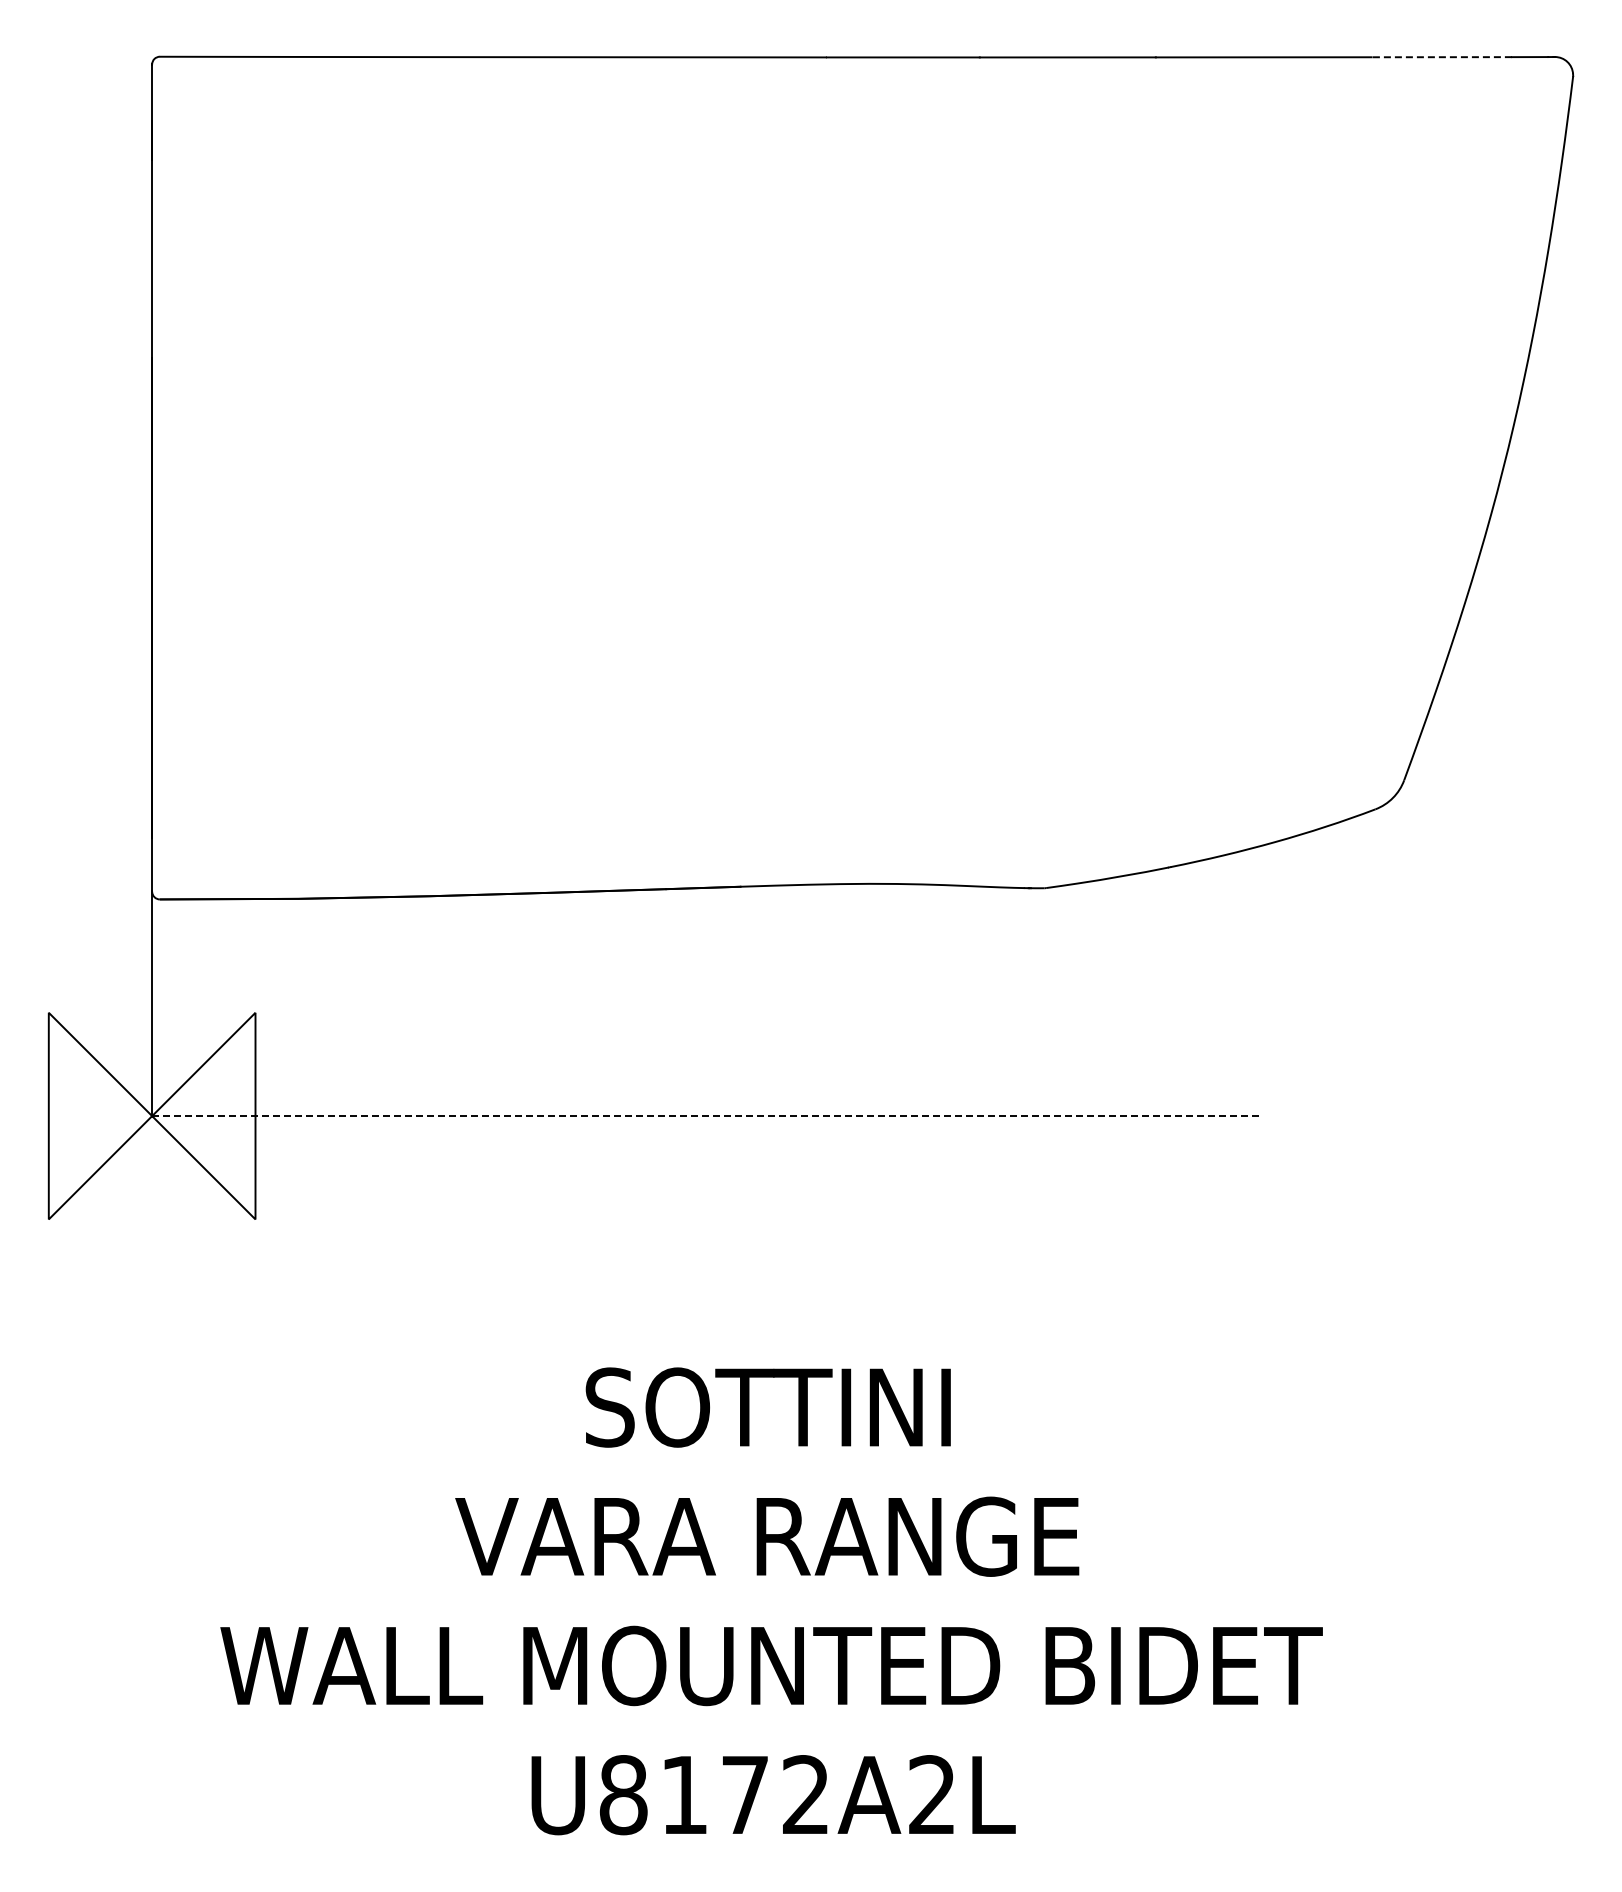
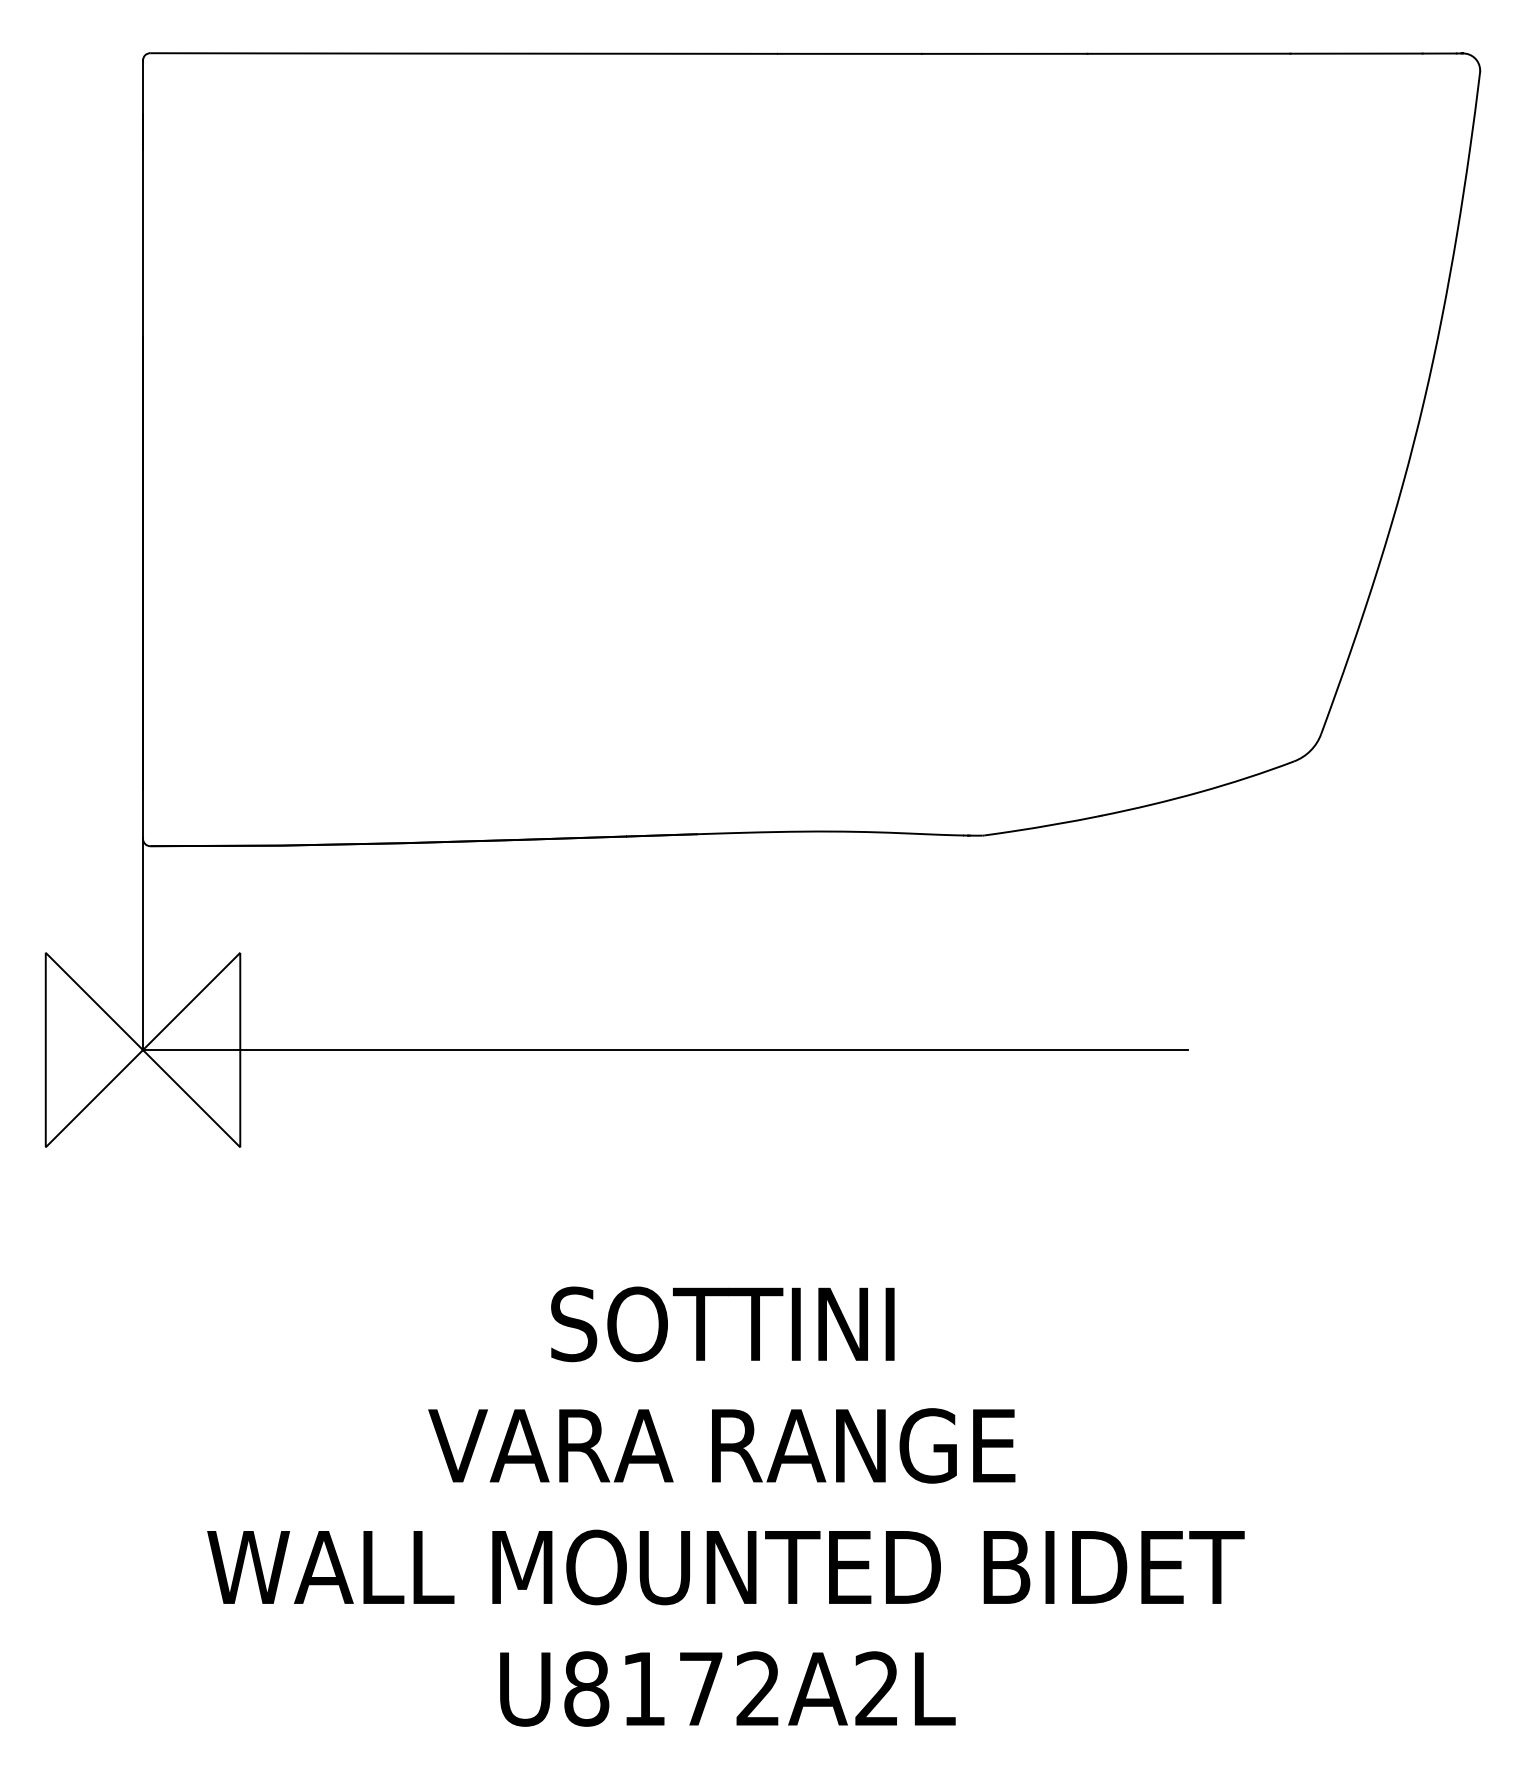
line: (1441, 57) -> (1356, 53), dashed -> solid
line: (707, 1116) -> (665, 1050), dashed -> solid

